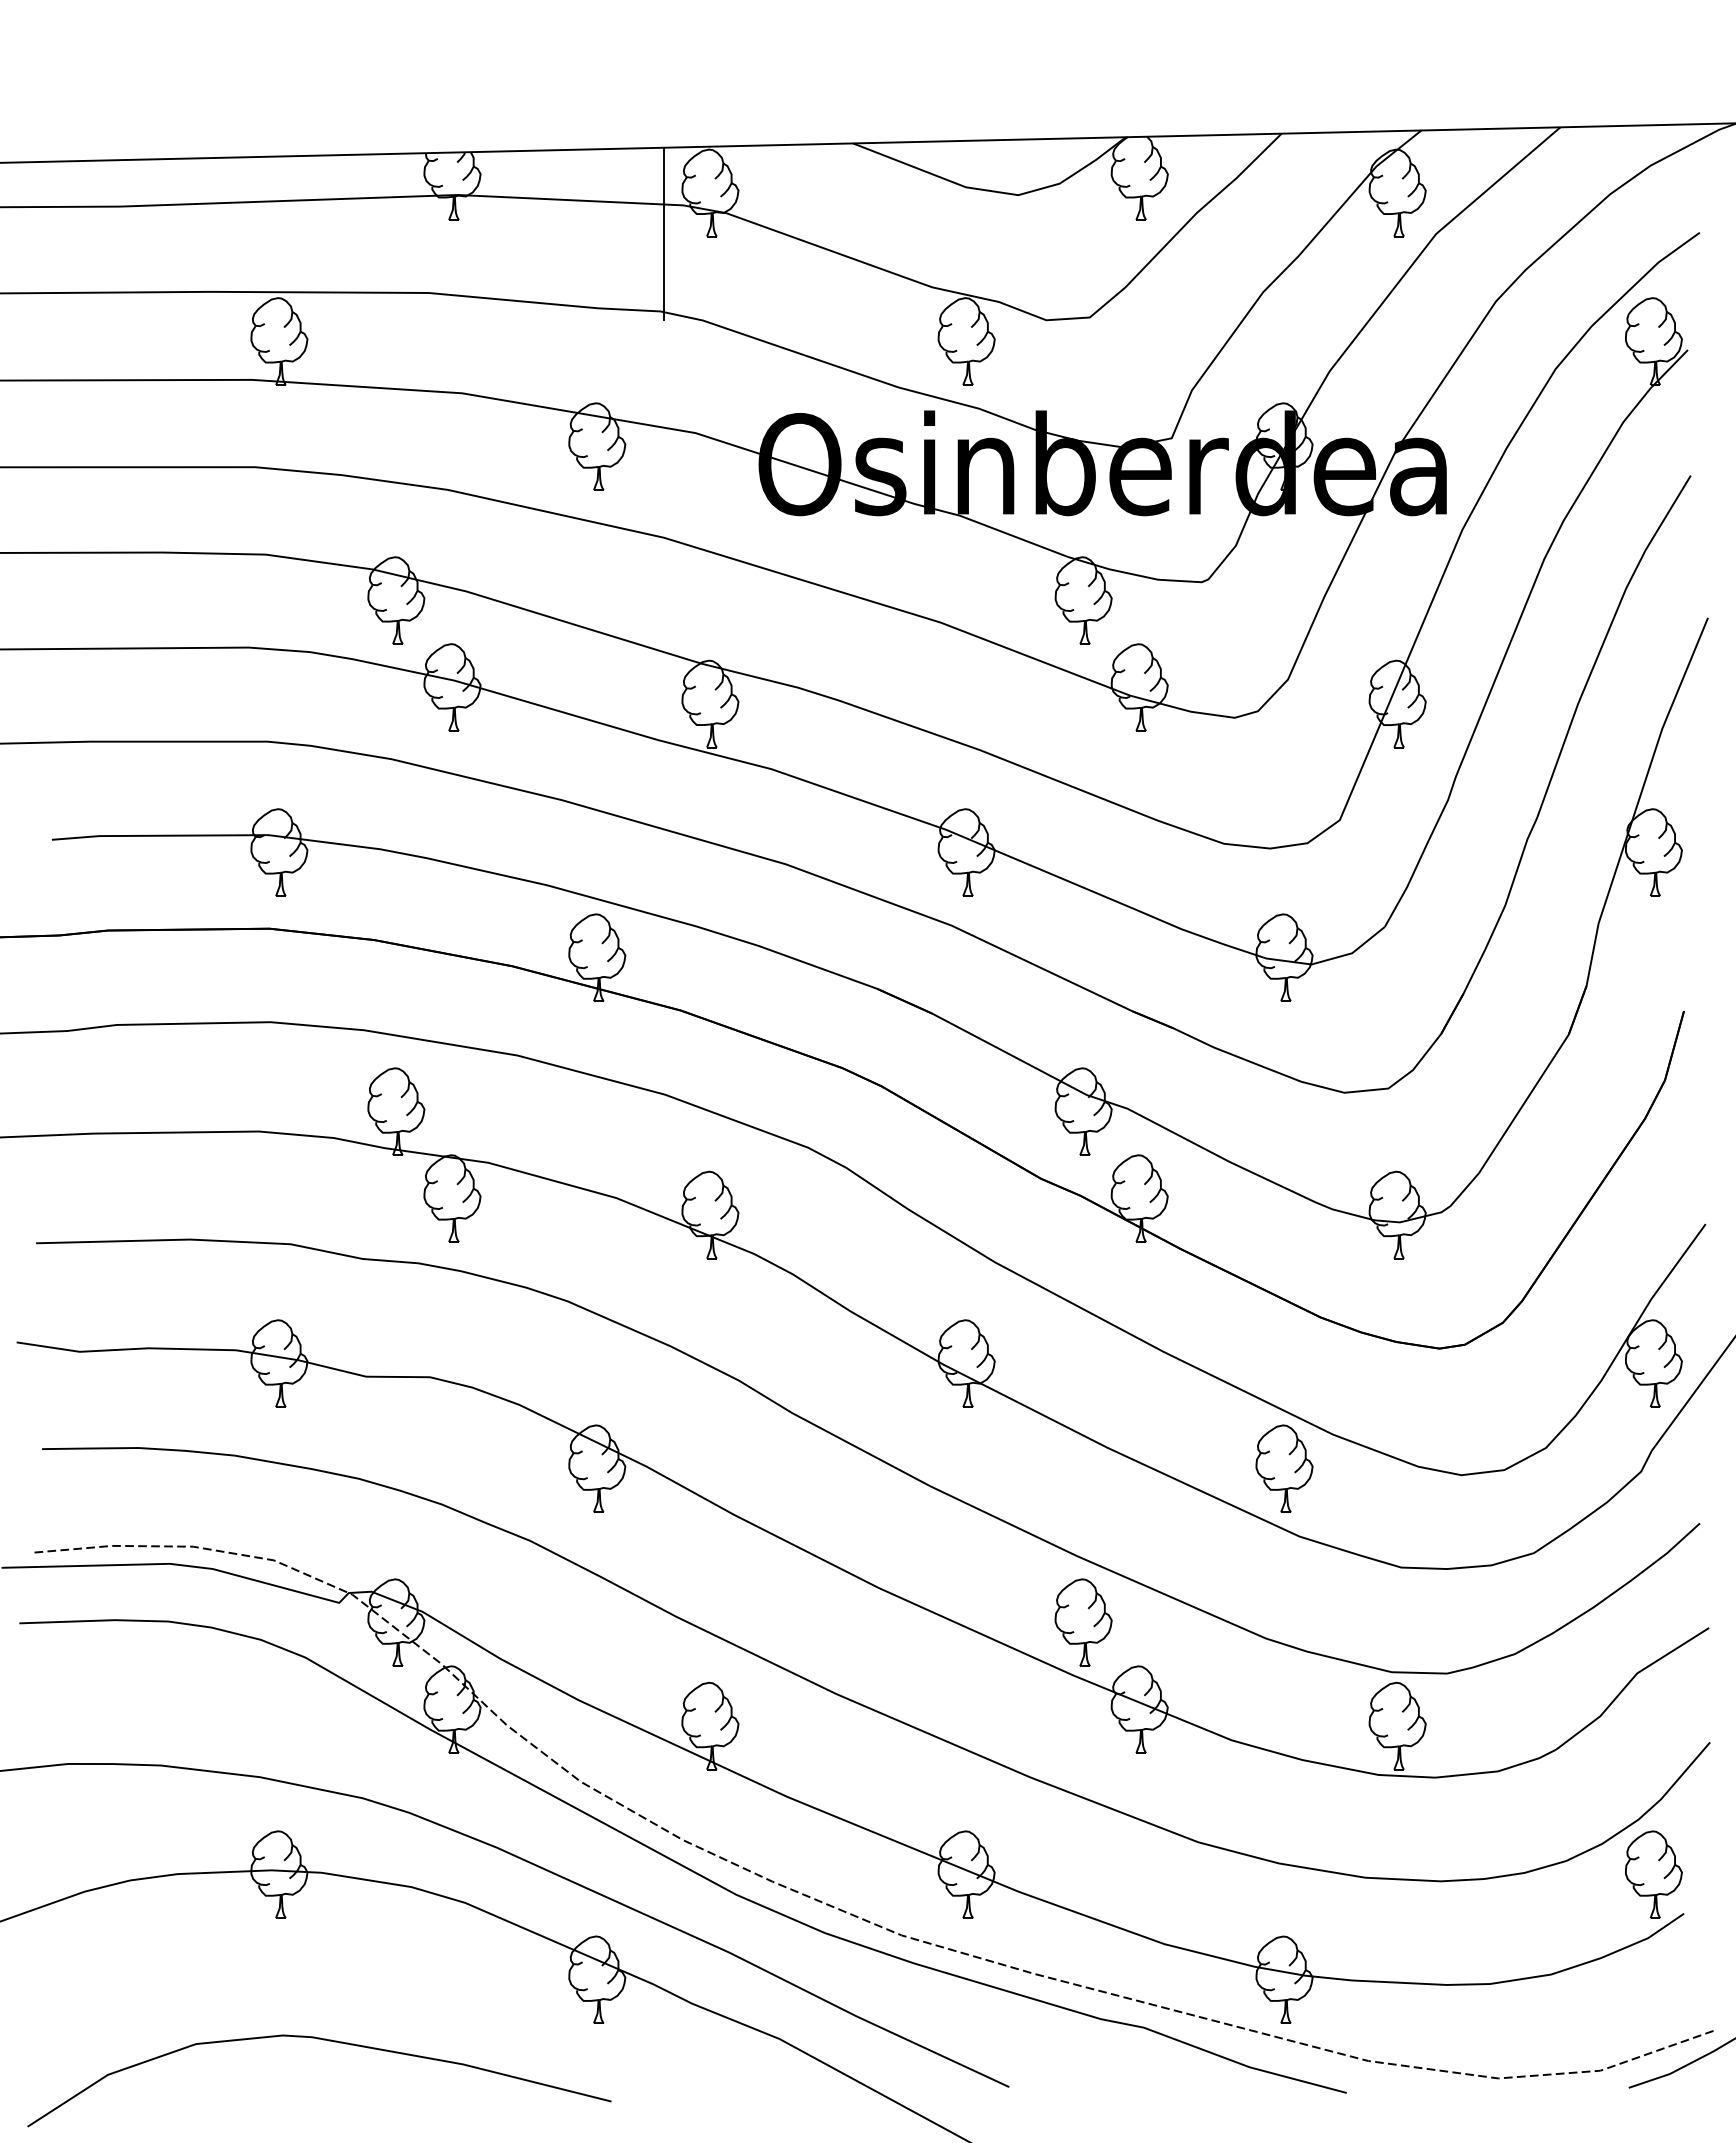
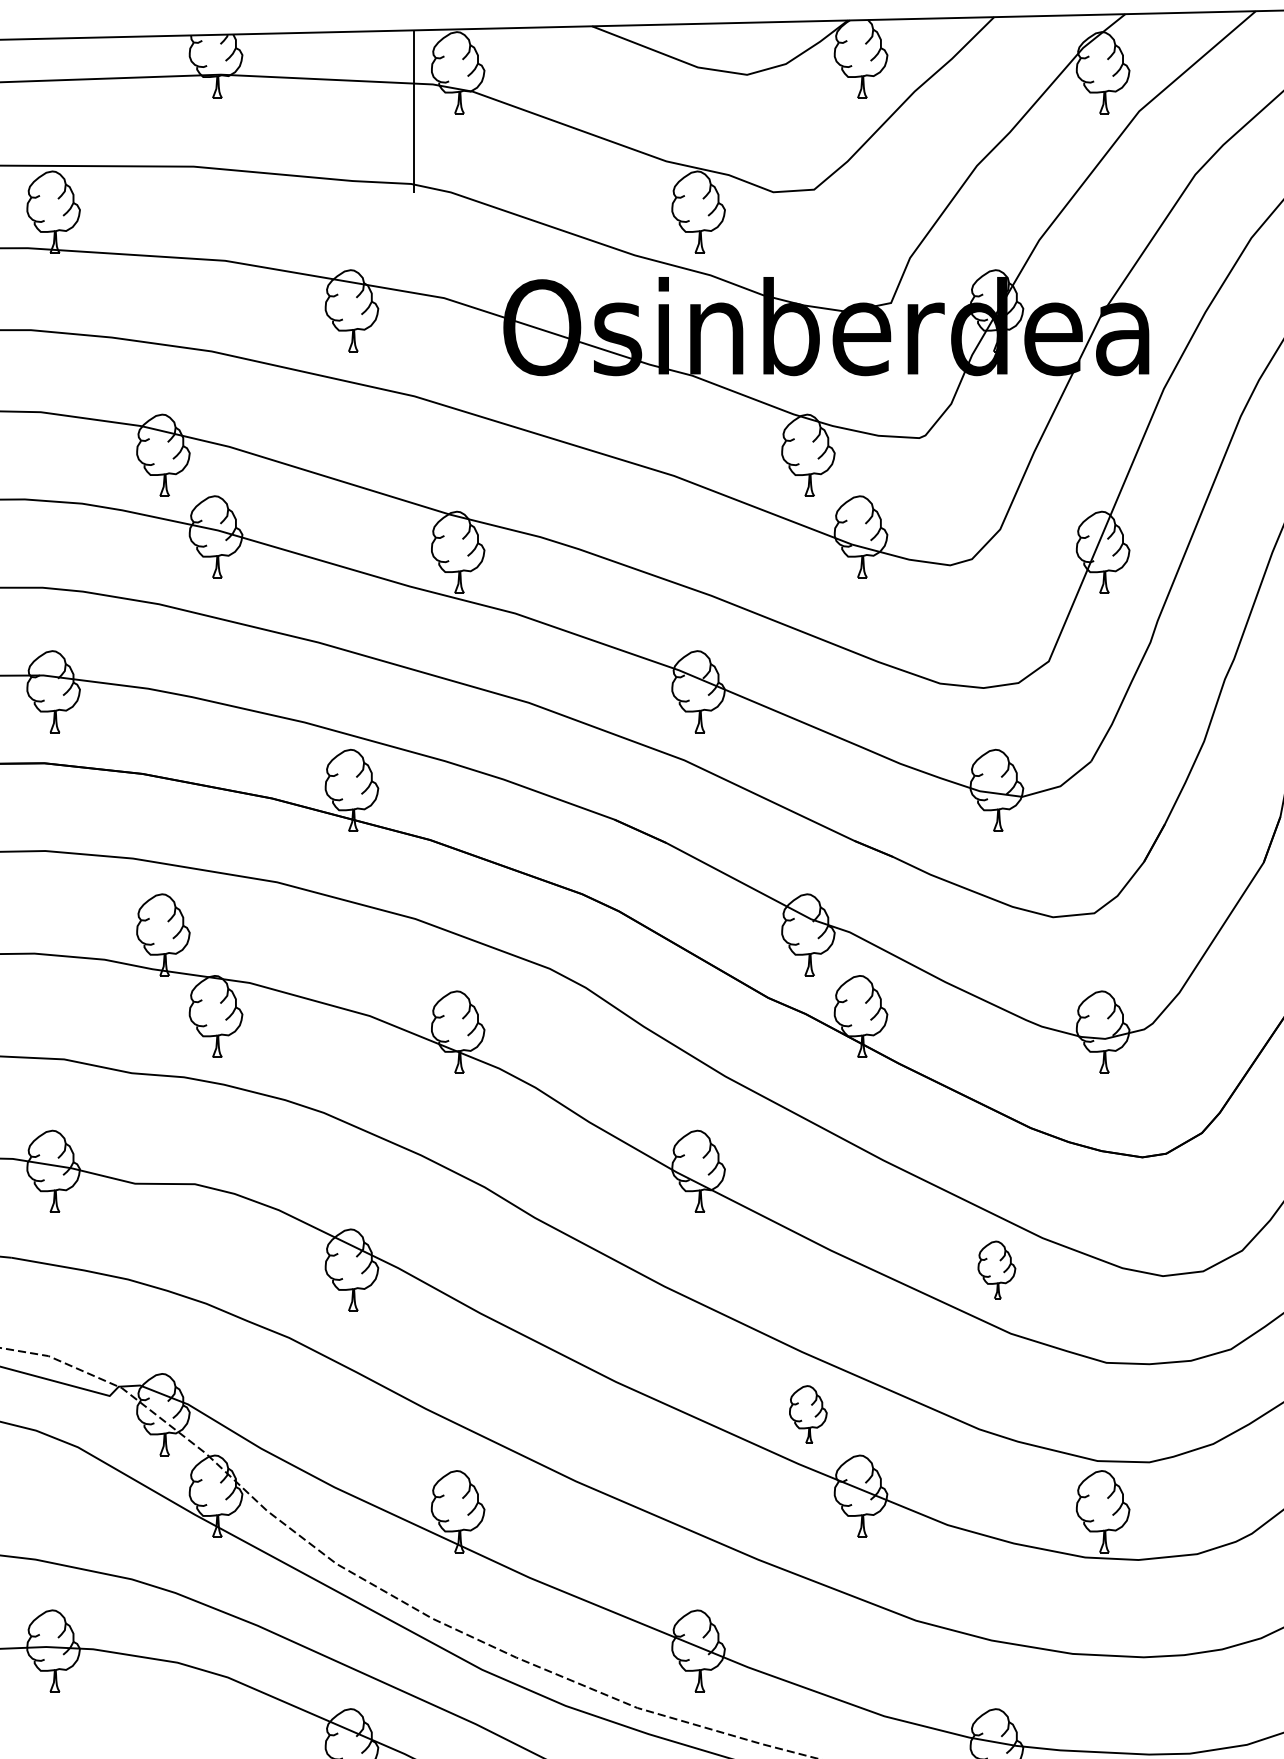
part: (1284, 1468) -> (996, 1269), size x0.7
part: (1083, 1622) -> (808, 1414), size x0.7

